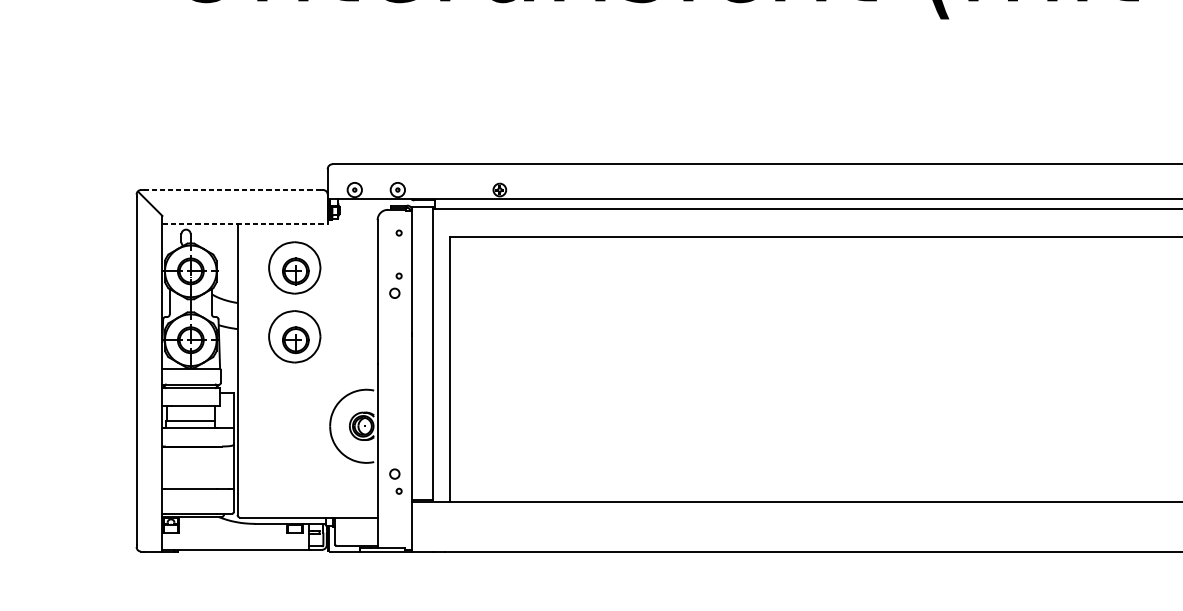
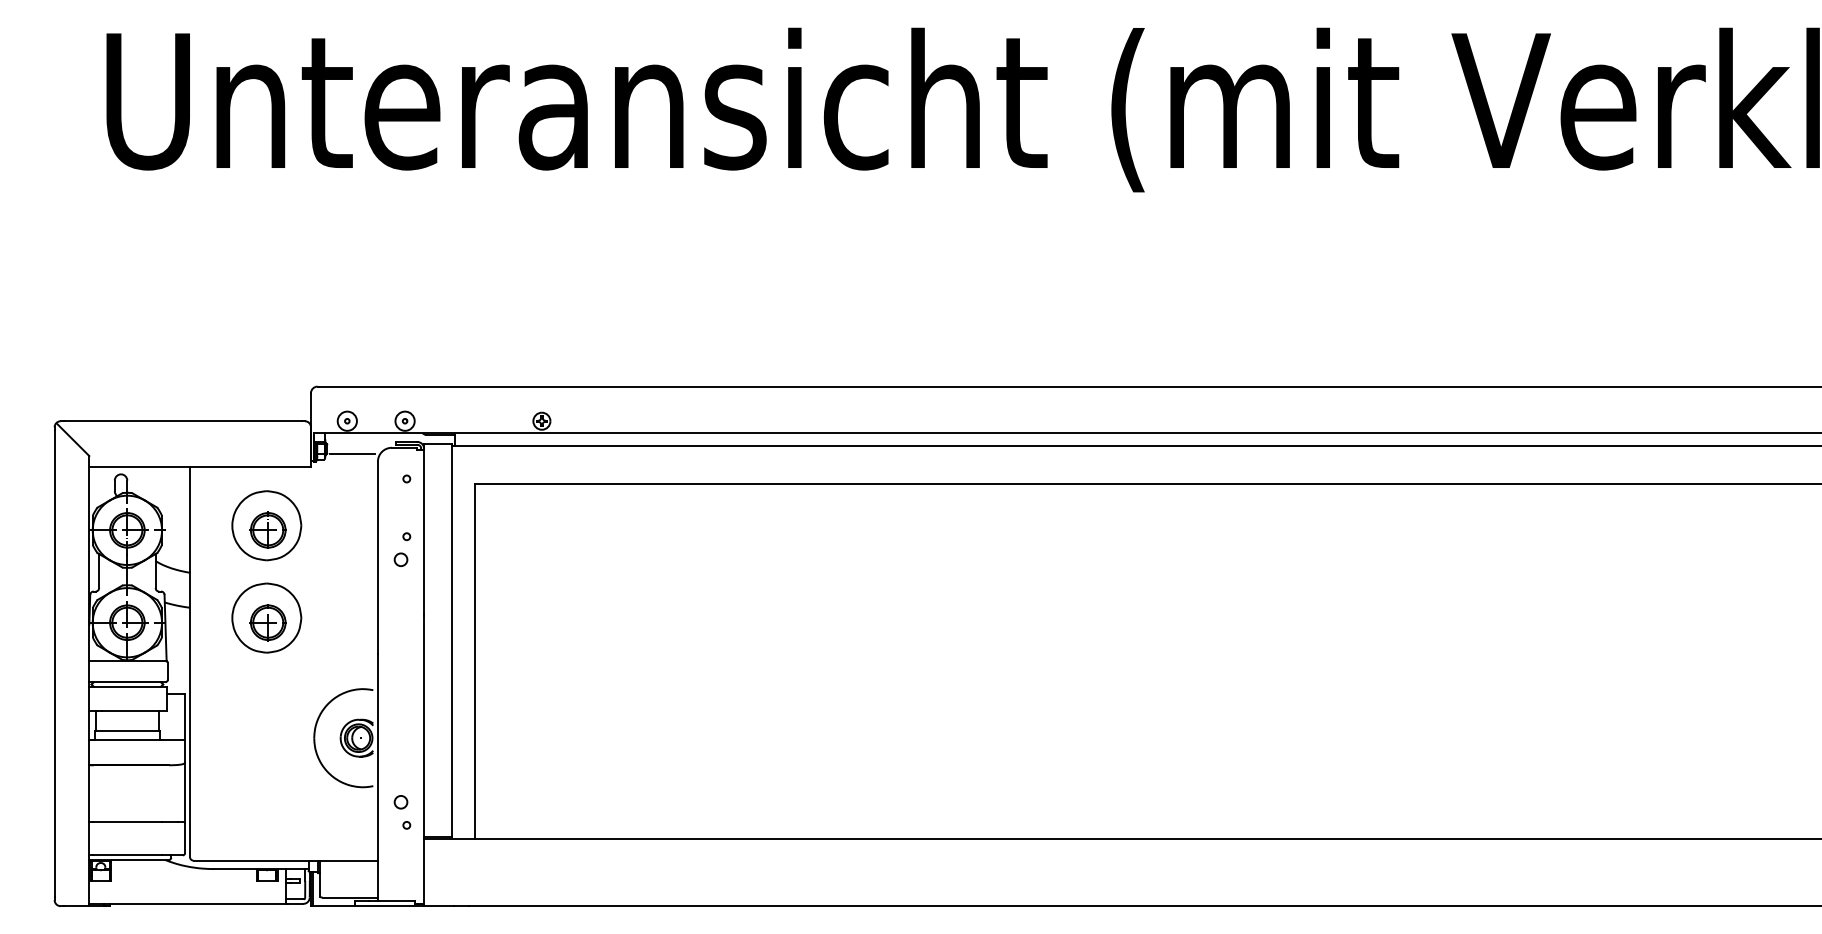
line: (231, 190) -> (182, 421), dashed -> solid
line: (358, 214) -> (352, 454), added
line: (245, 224) -> (200, 467), dashed -> solid

